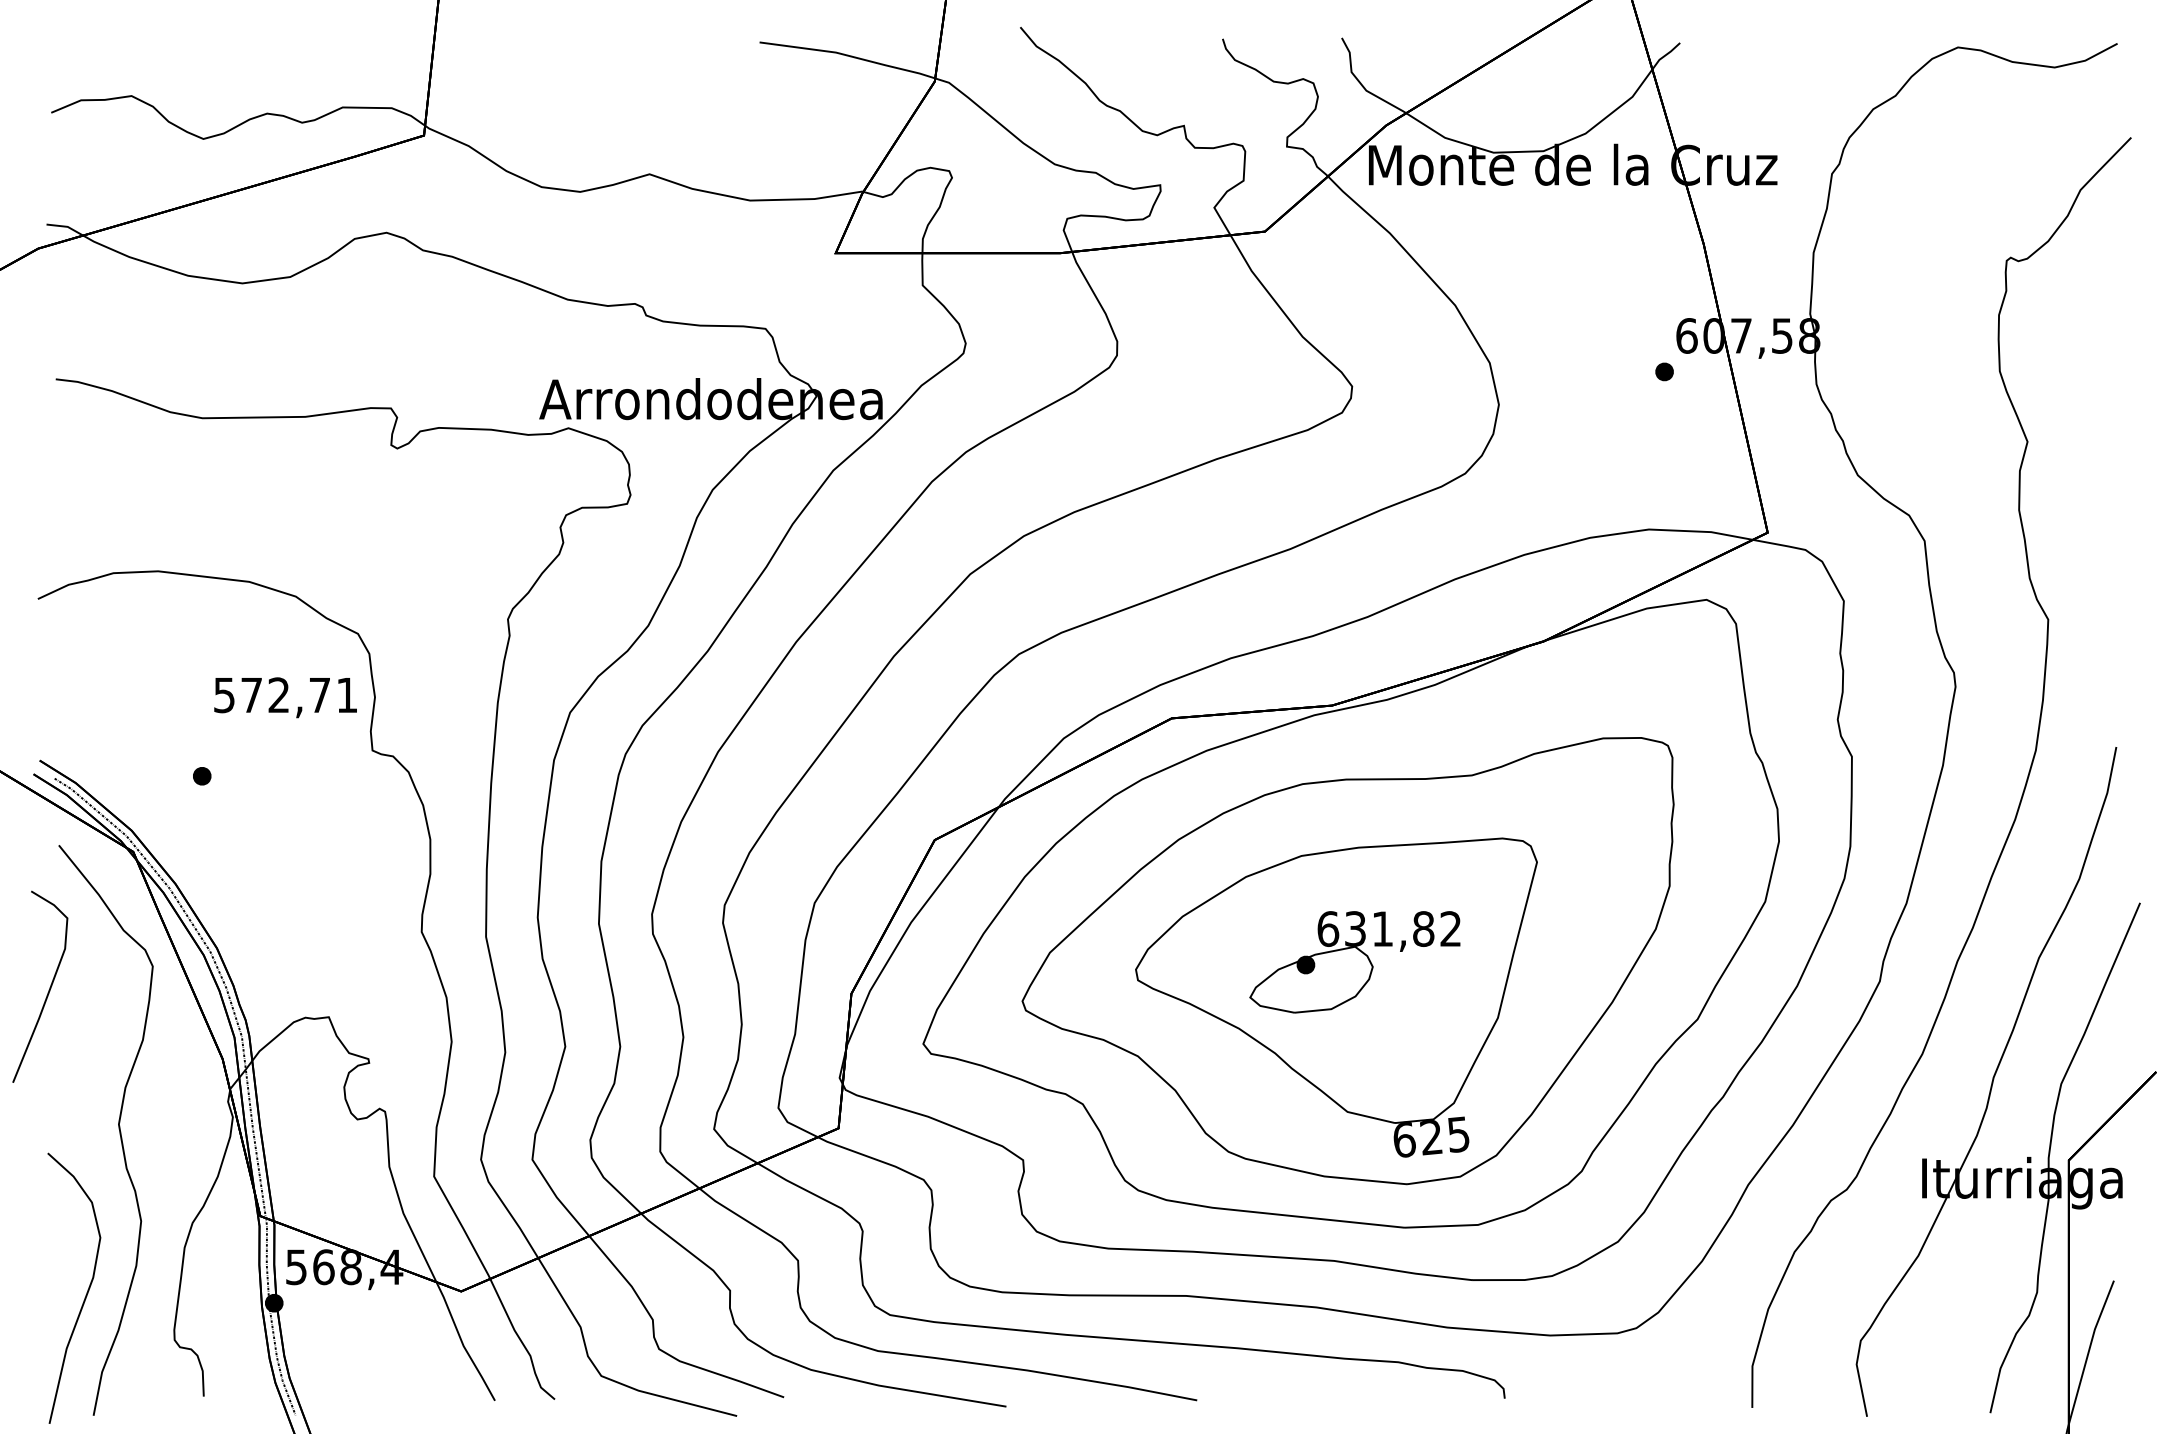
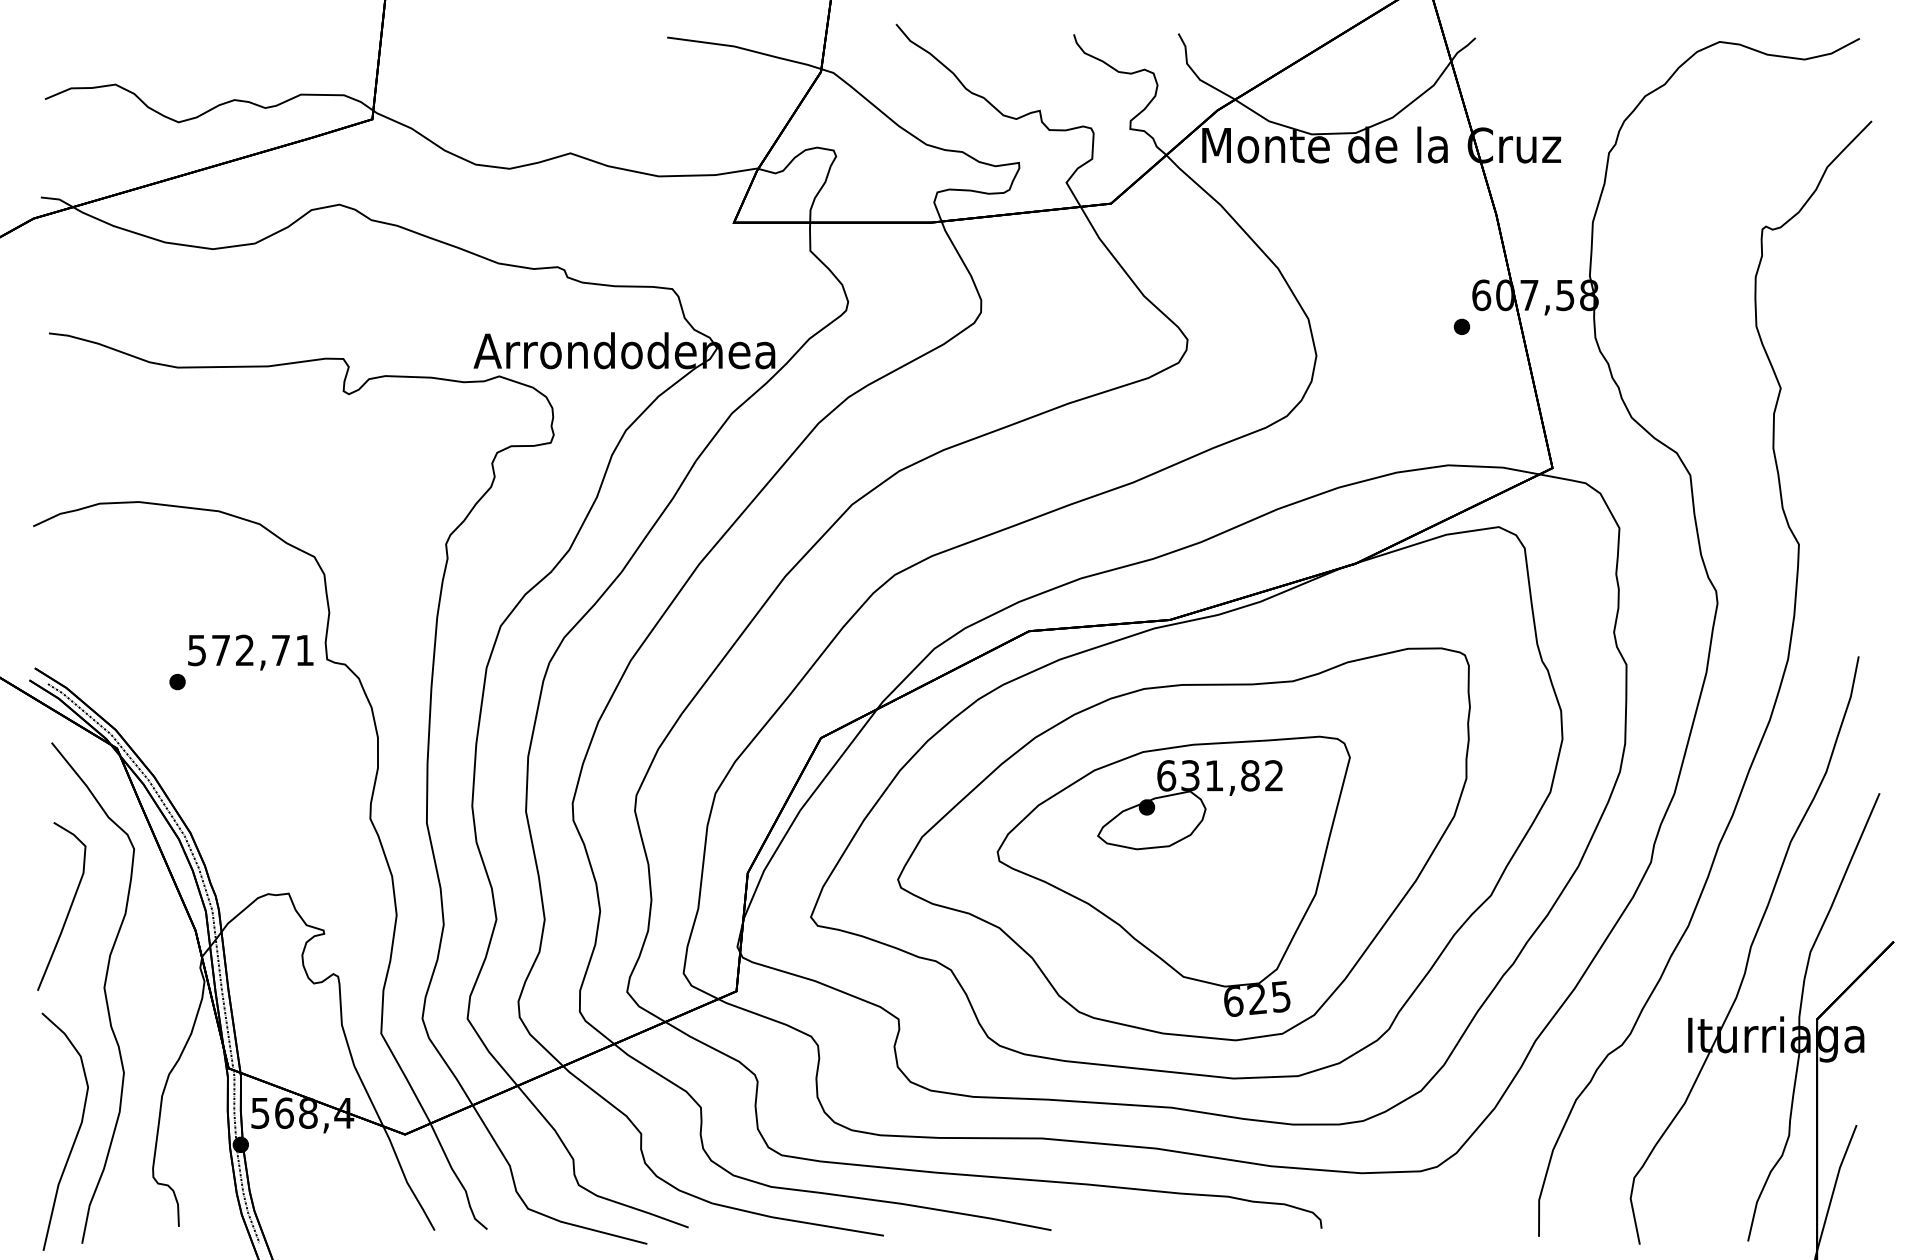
text: (285, 697) -> (250, 652), moved
part: (1354, 962) -> (1189, 805), moved
curve: (48, 990) -> (68, 909), moved

